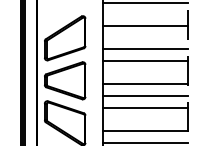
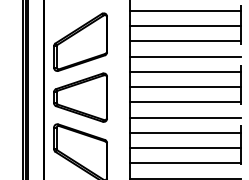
line: (144, 14) -> (184, 11), added
line: (144, 37) -> (184, 41), added
line: (144, 72) -> (184, 86), added
line: (144, 119) -> (184, 148), added

